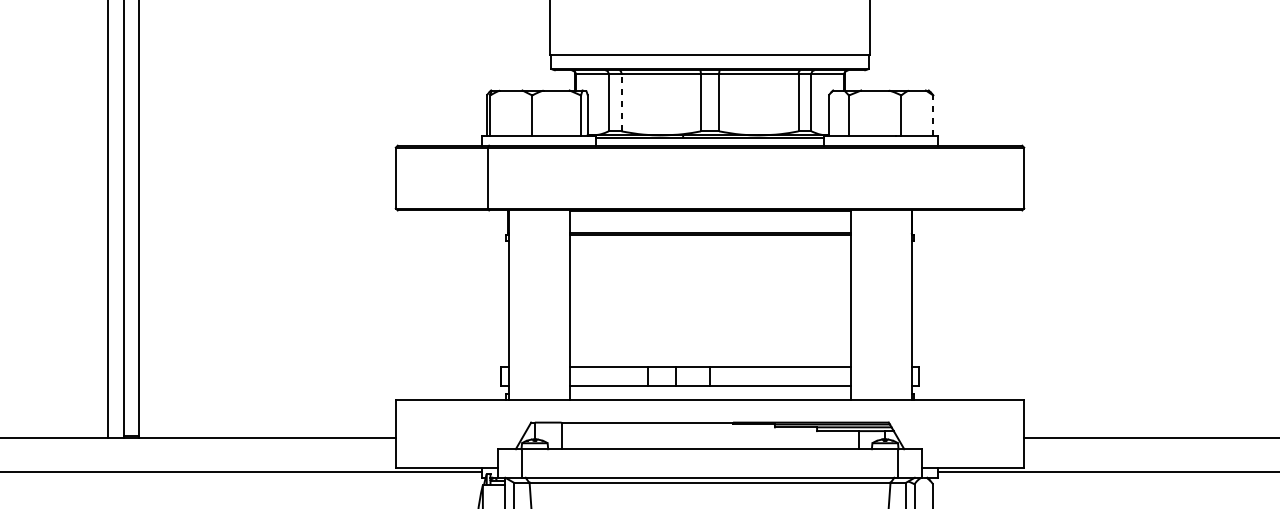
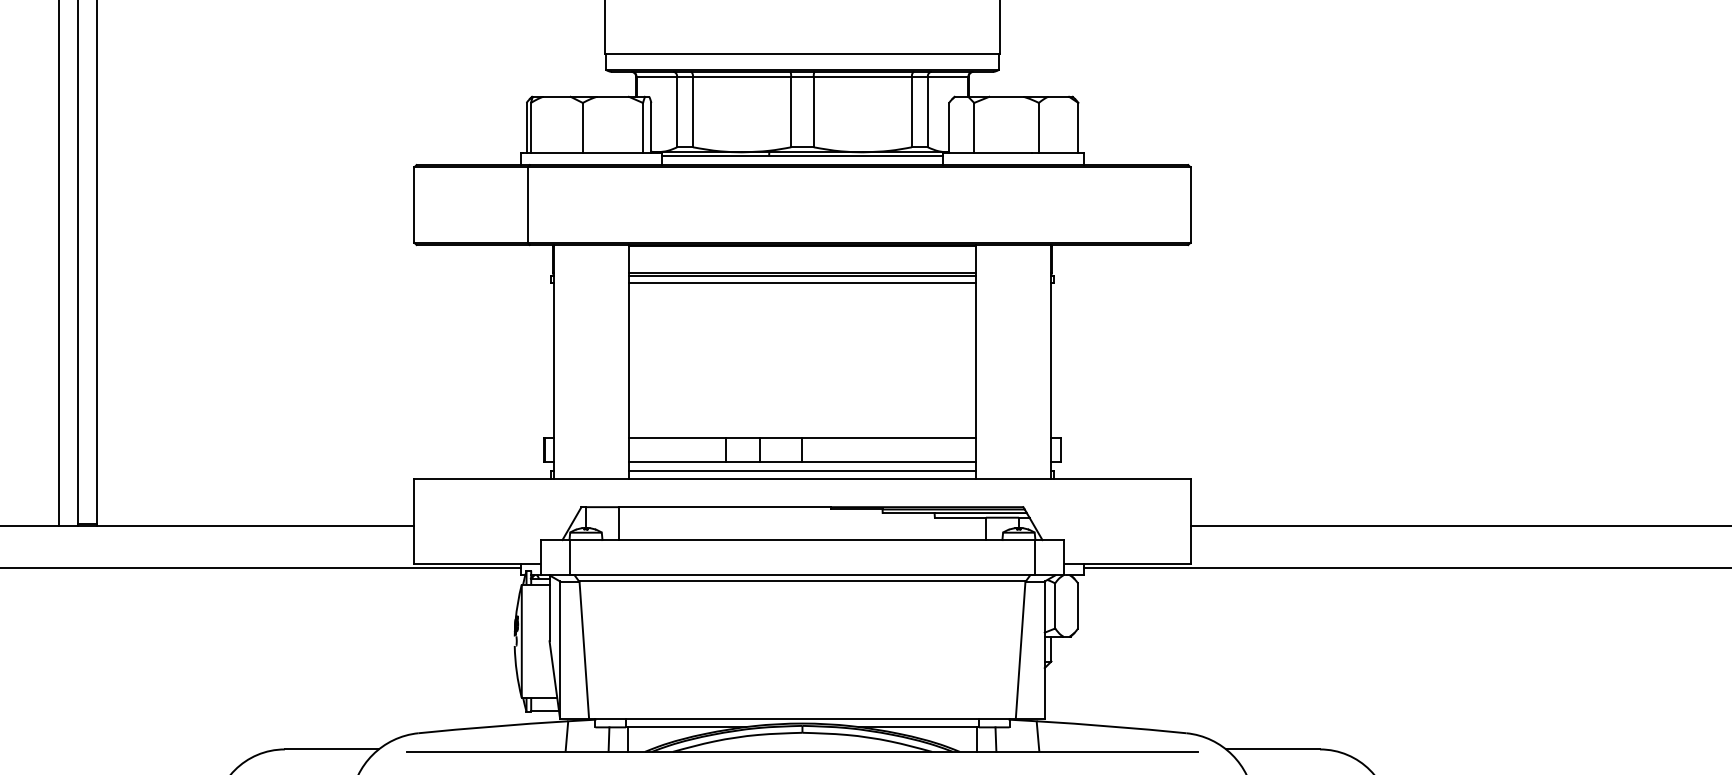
line: (621, 102) -> (693, 111), dashed -> solid
line: (933, 115) -> (1078, 127), dashed -> solid
line: (710, 241) -> (802, 283), added
line: (710, 393) -> (802, 471), added

